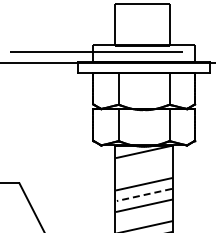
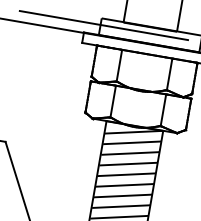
line: (143, 162) -> (131, 142), added
line: (143, 173) -> (129, 153), added
line: (143, 195) -> (125, 175), dashed -> solid
line: (143, 216) -> (122, 195), added

